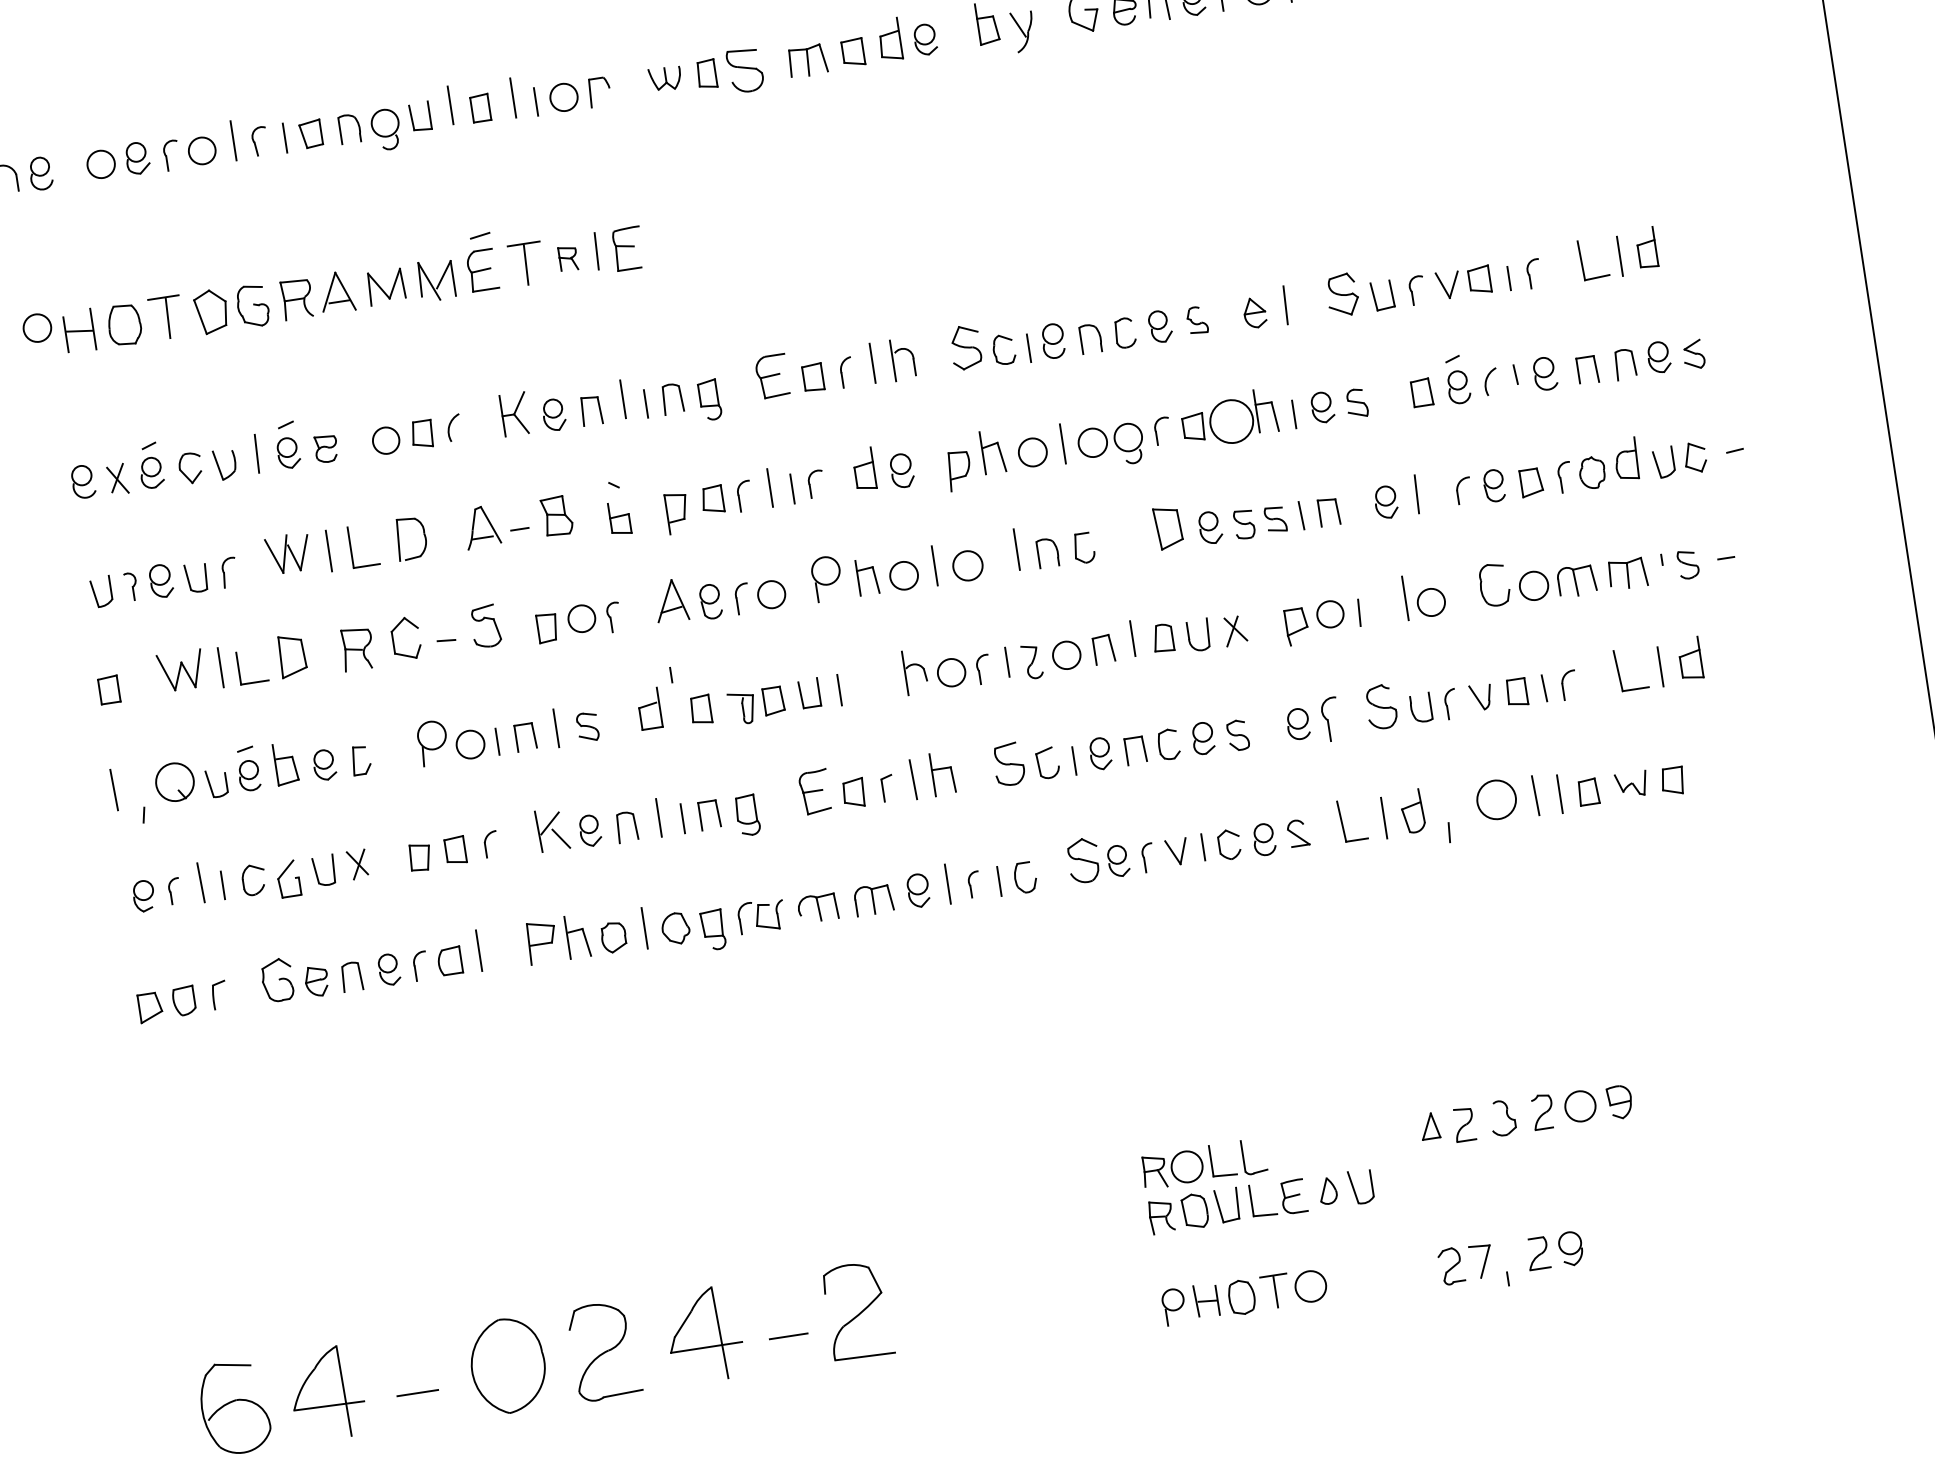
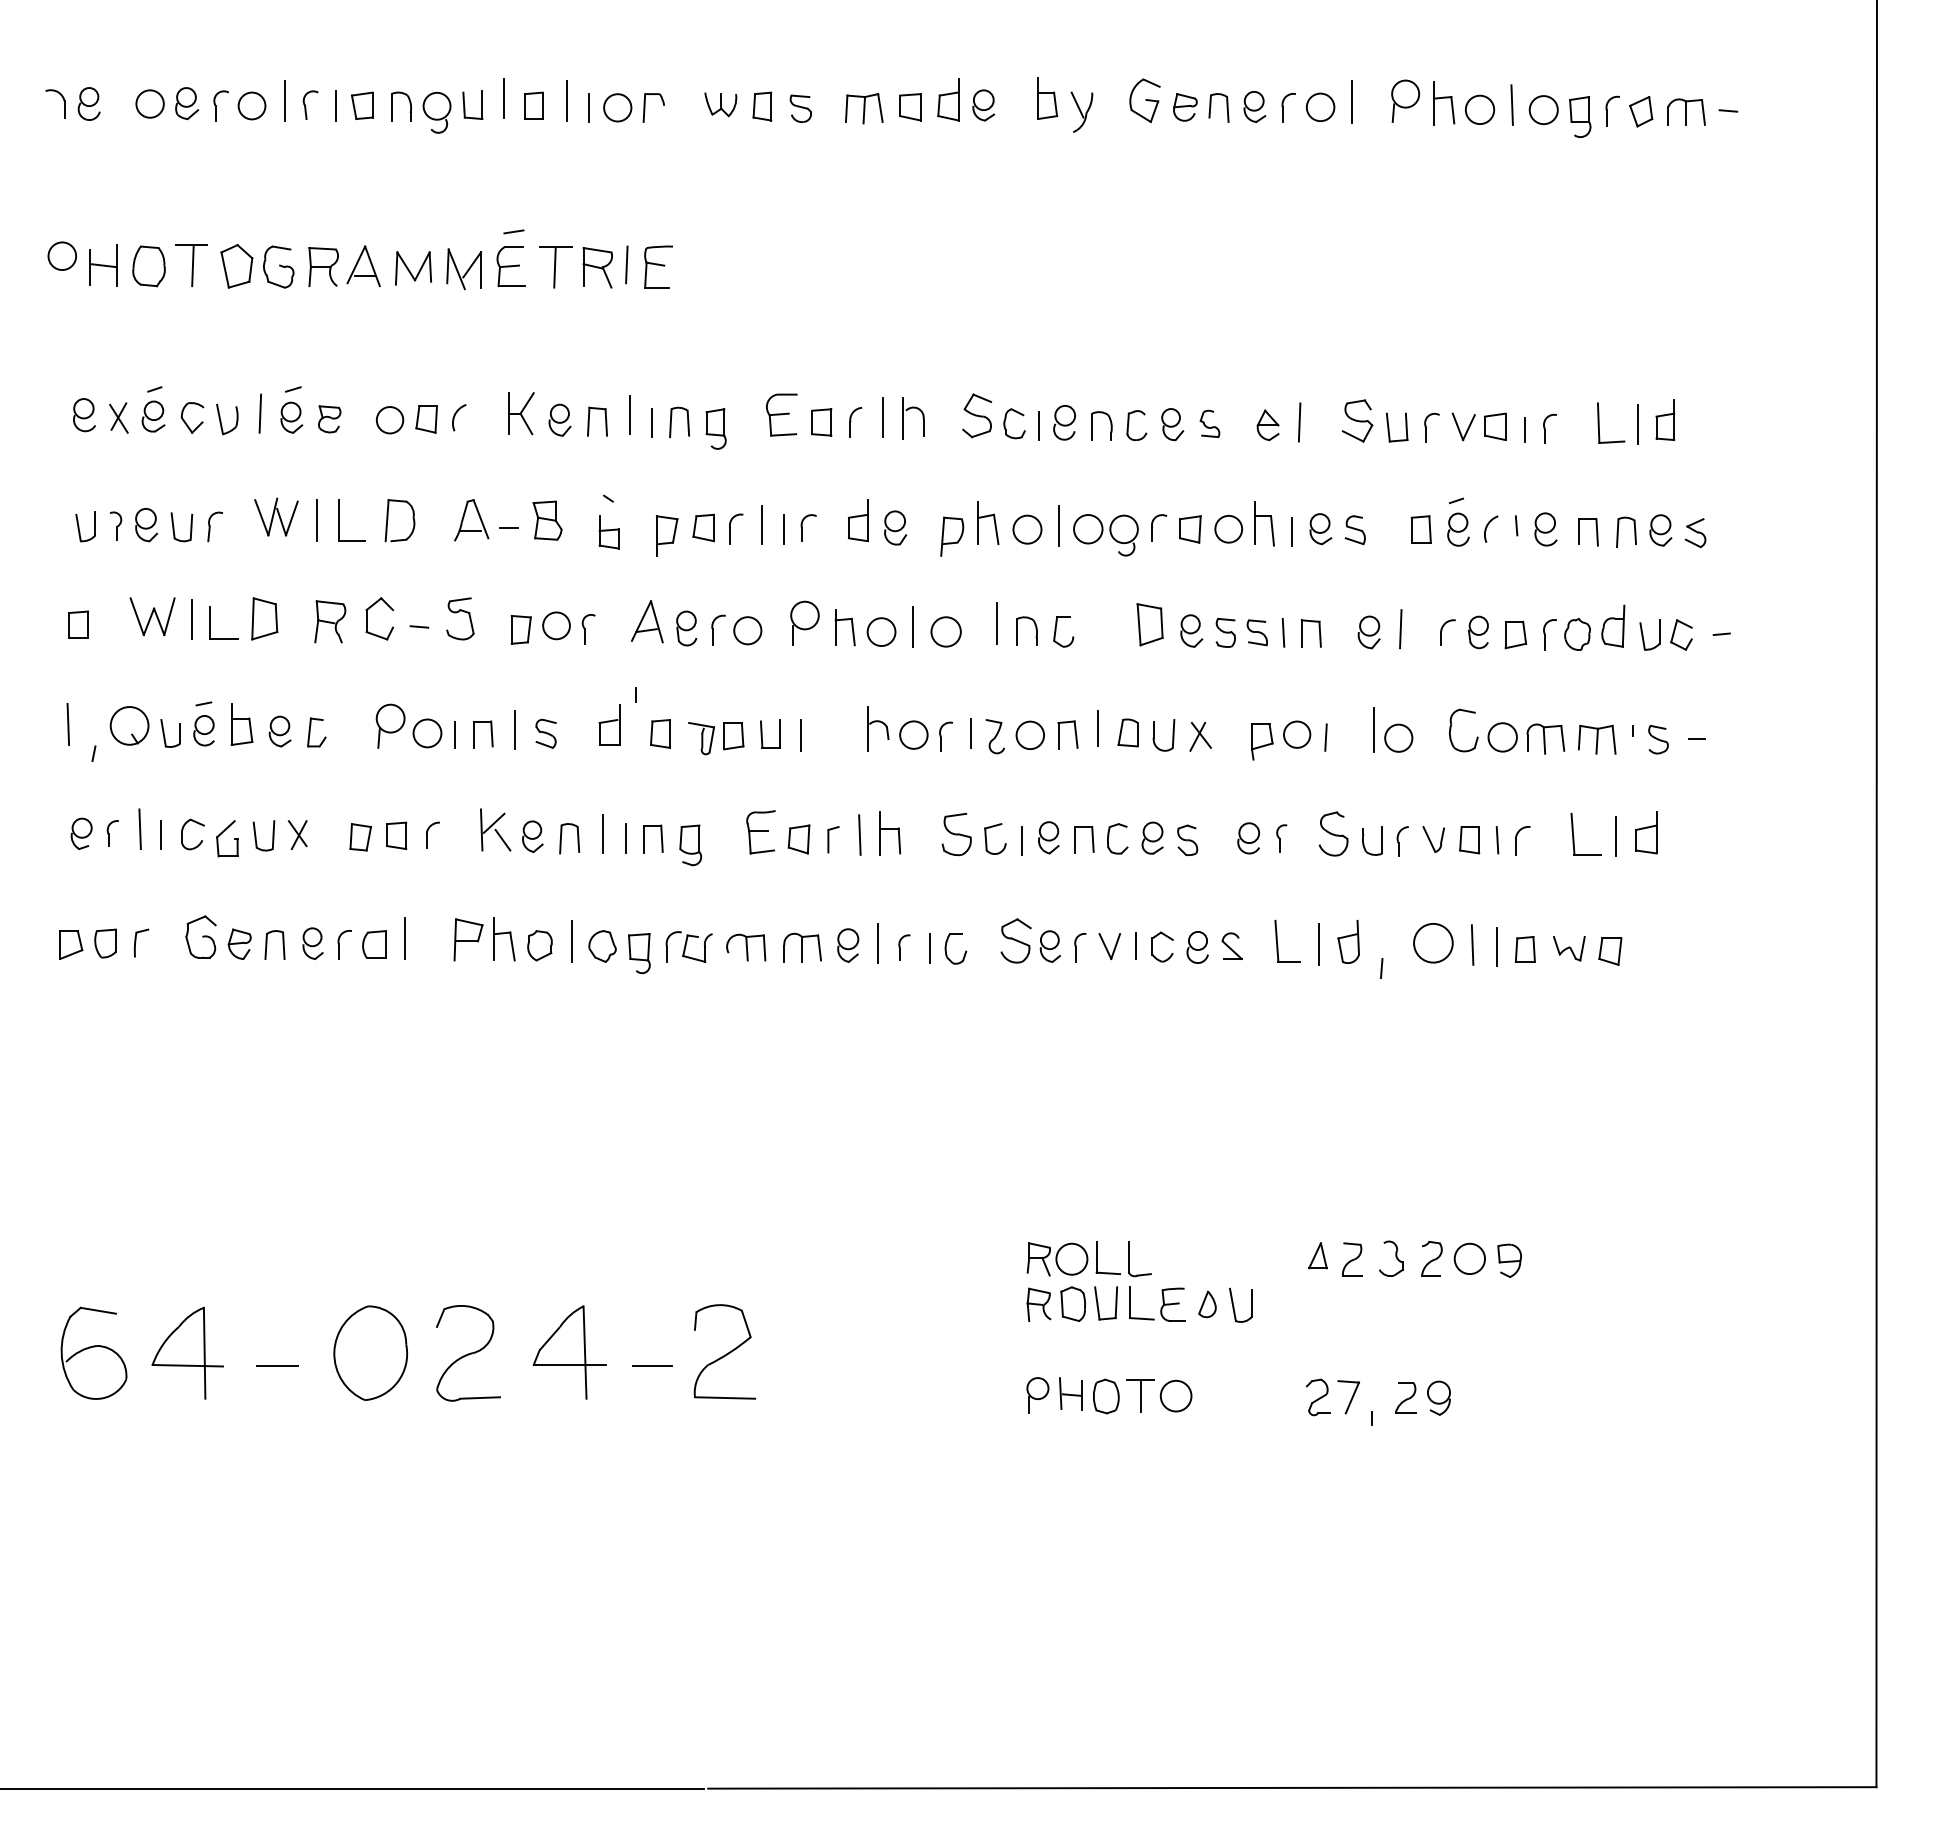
part: (744, 70) -> (800, 108), size x0.62
part: (568, 258) -> (597, 267), size x1.67
circle: (1231, 420) -> (1228, 528), size x0.62
part: (1330, 719) -> (1281, 838), size x0.62

